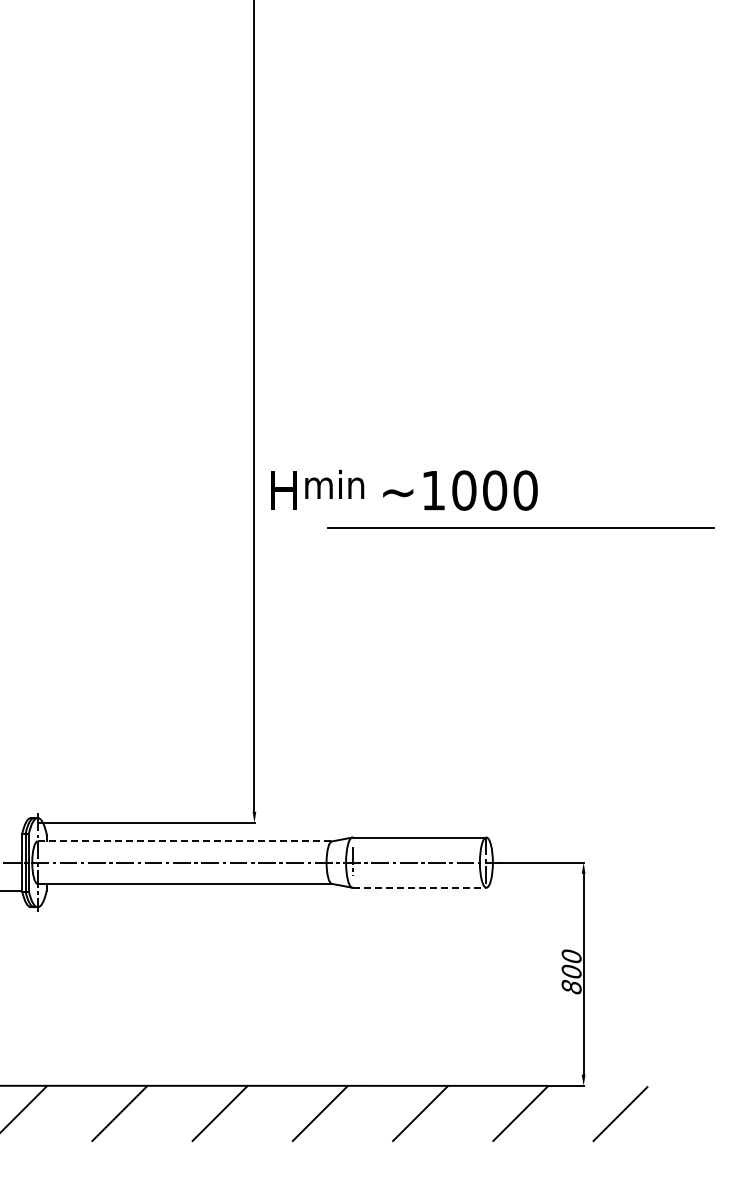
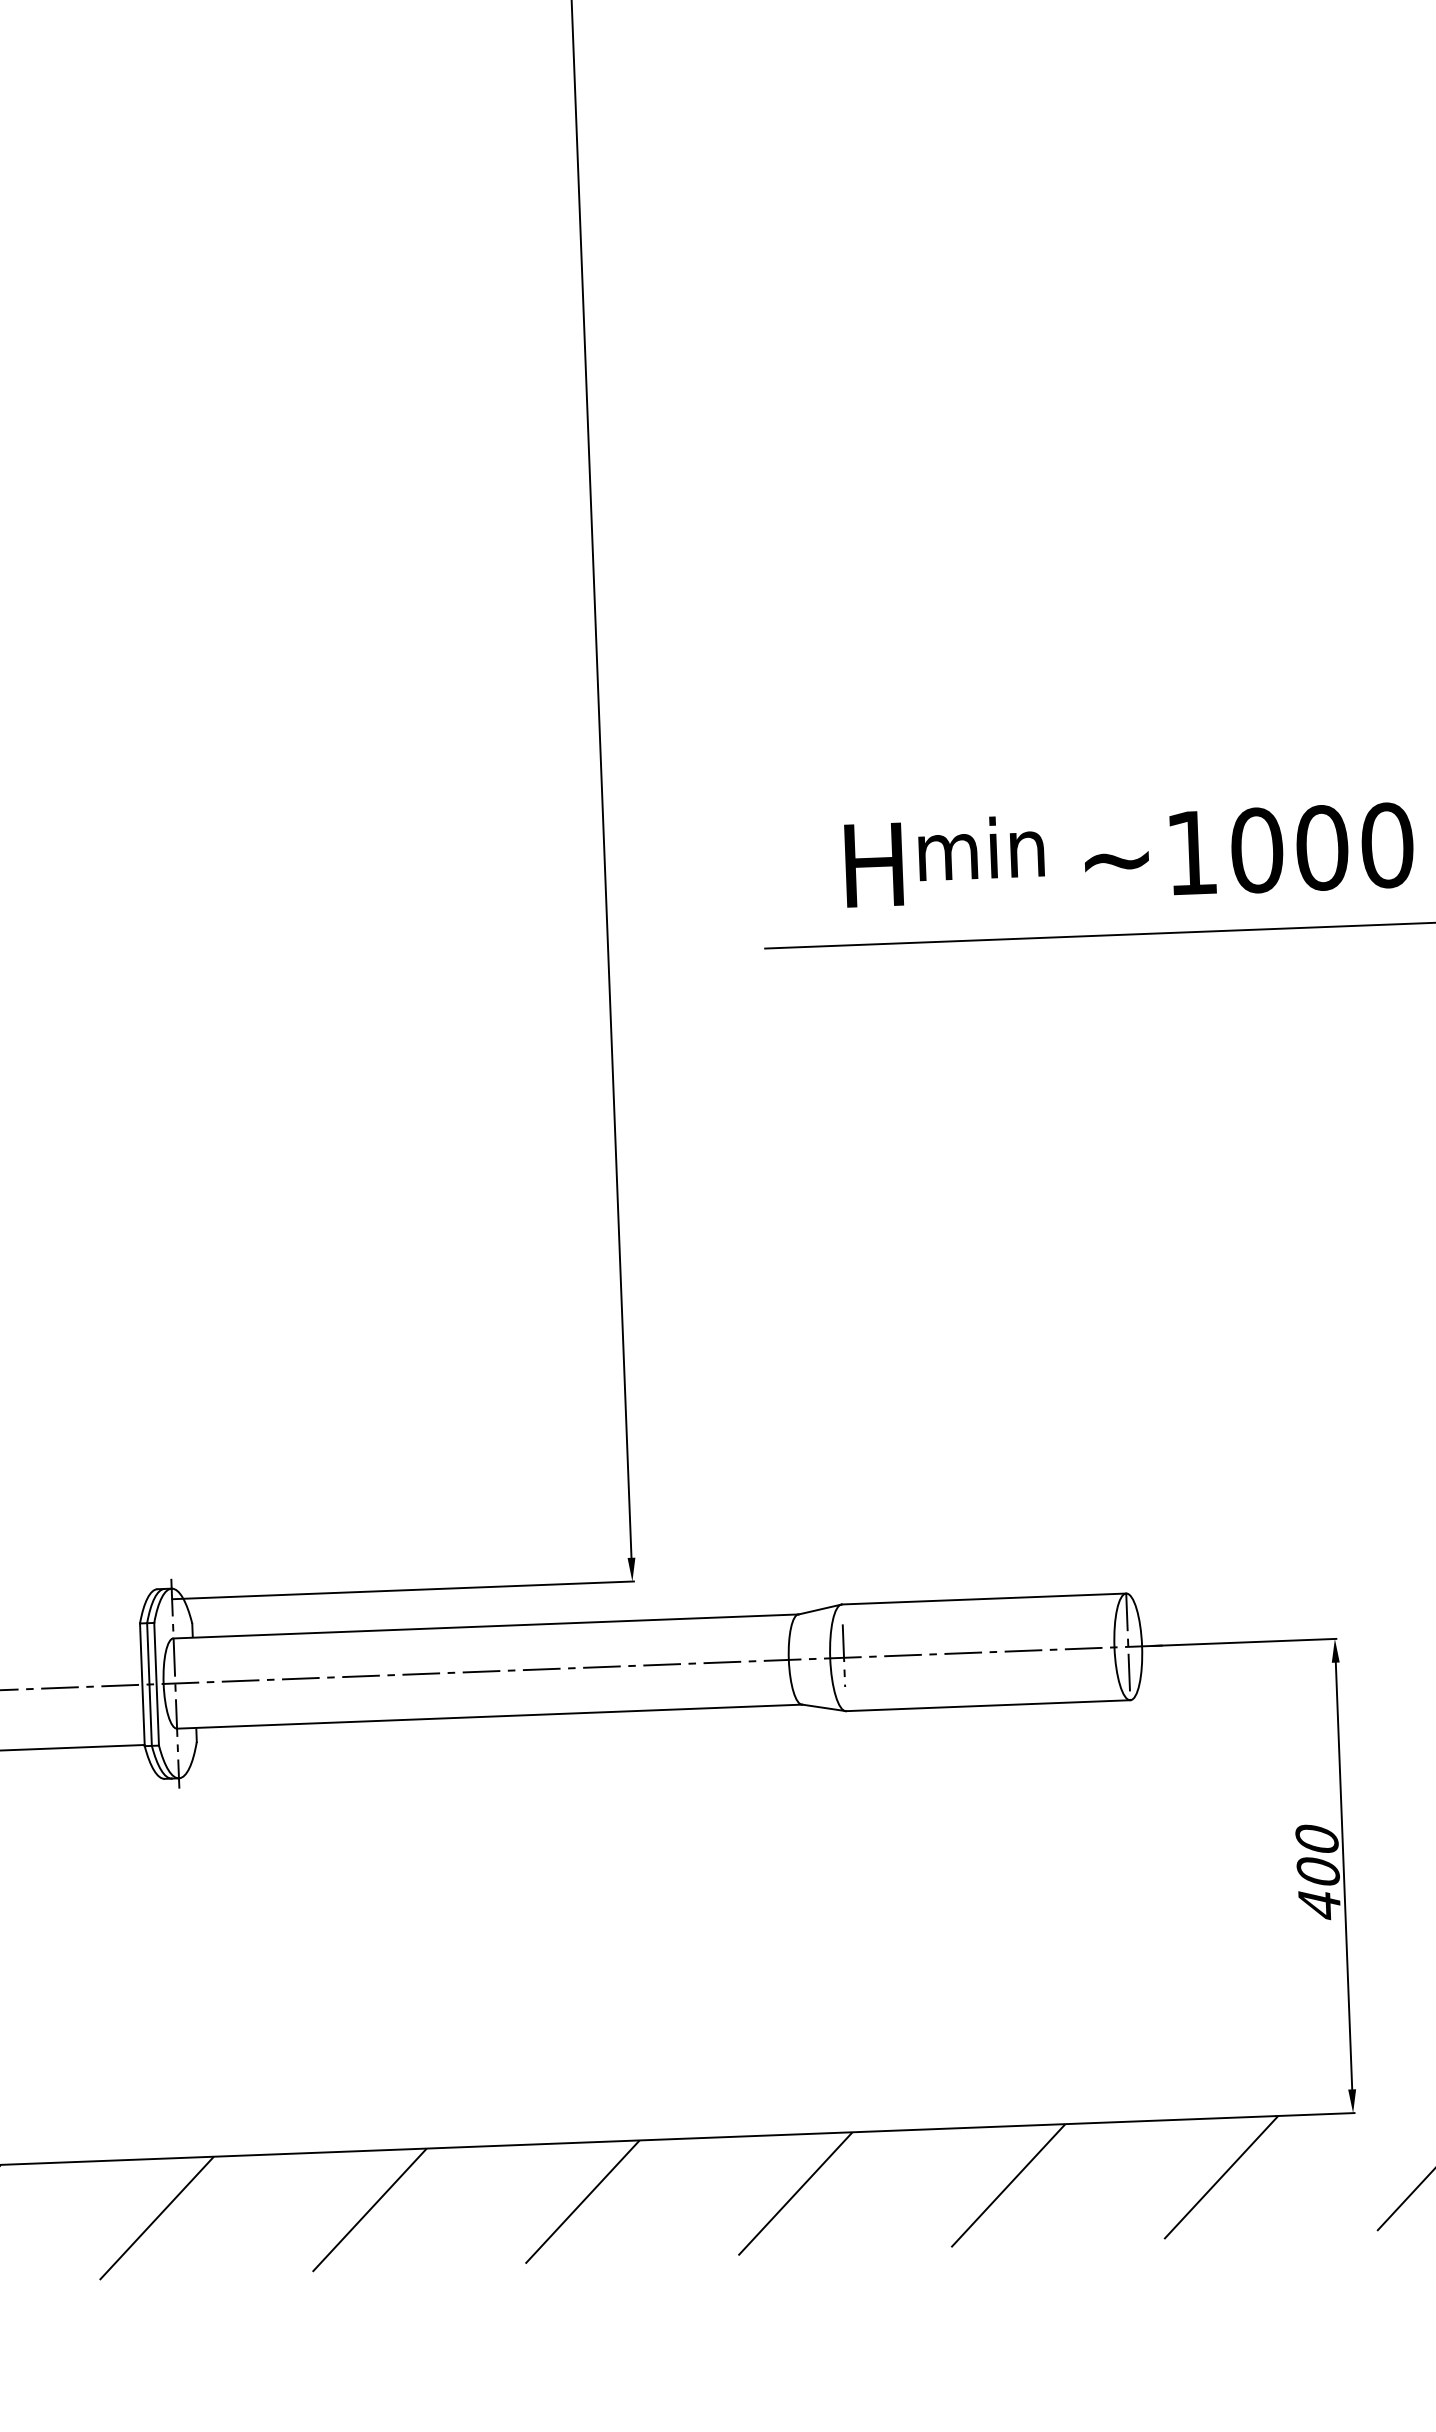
text: (404, 489) -> (1129, 853), moved
line: (185, 841) -> (487, 1626), dashed -> solid
line: (419, 887) -> (988, 1705), dashed -> solid
text: (571, 986) -> (1319, 1903), 800 -> 400

